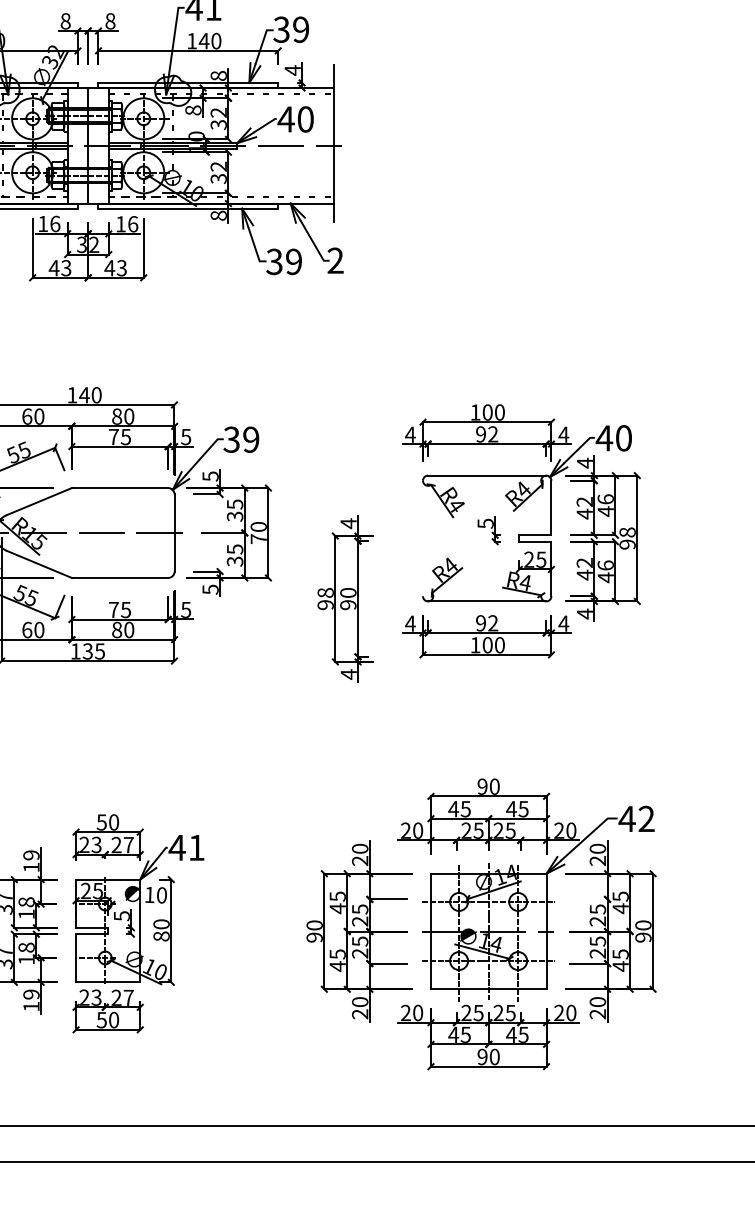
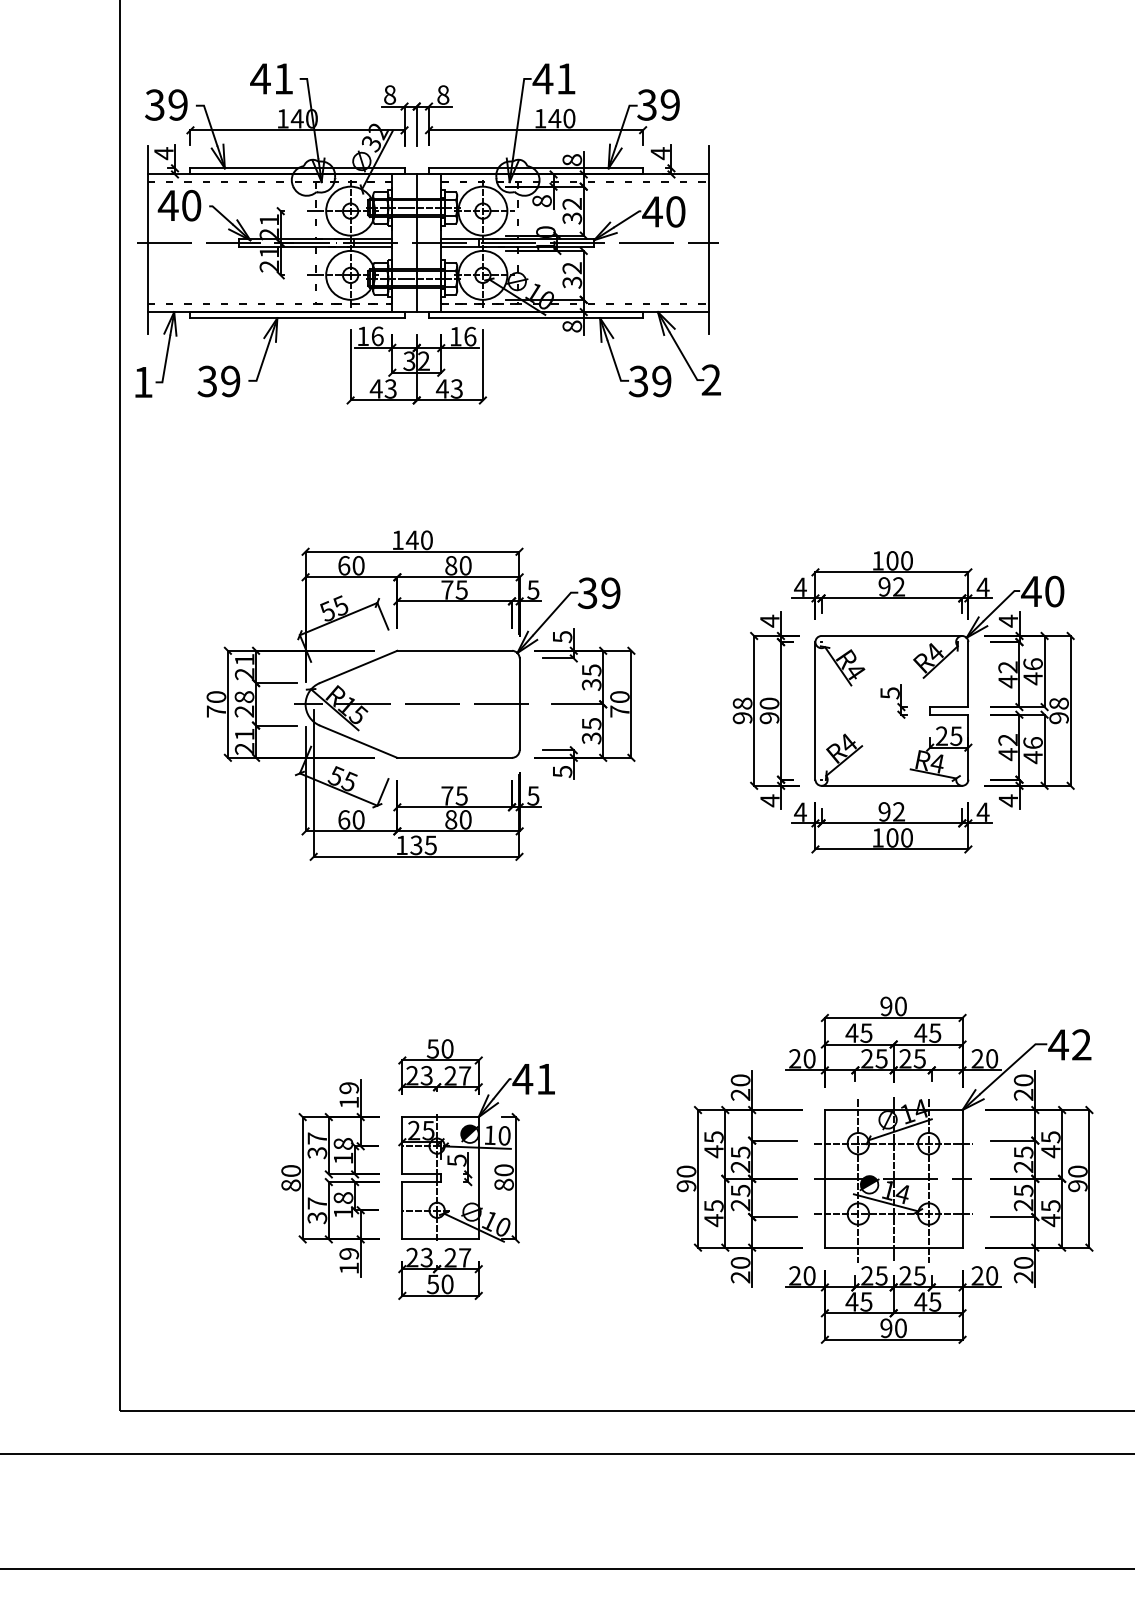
line: (423, 538) -> (815, 710), added
part: (344, 598) -> (765, 710), moved
line: (588, 899) -> (1012, 1140), added
line: (139, 905) -> (477, 1147), added

